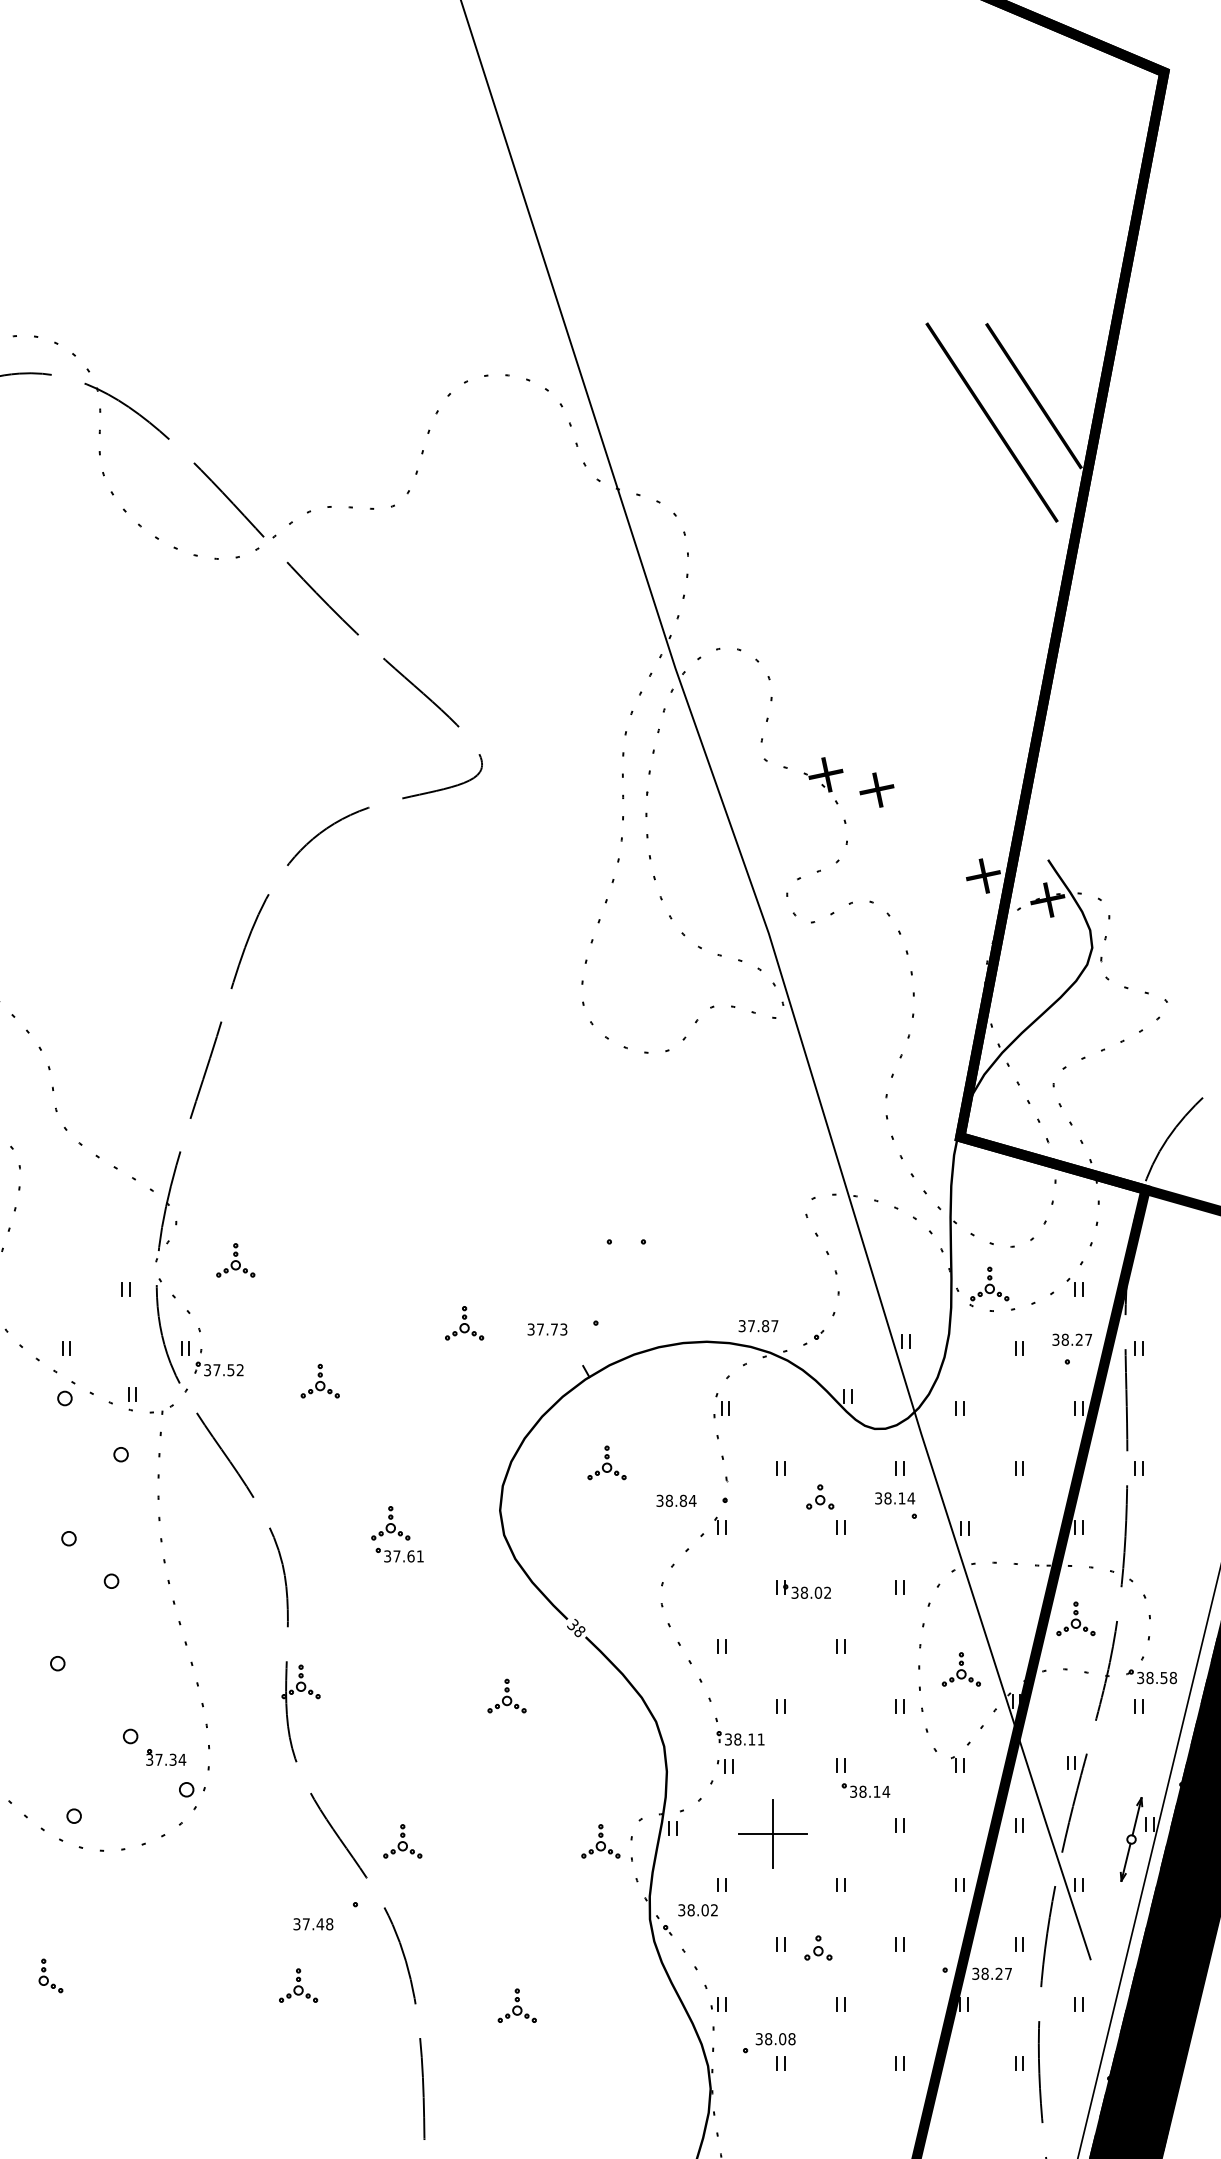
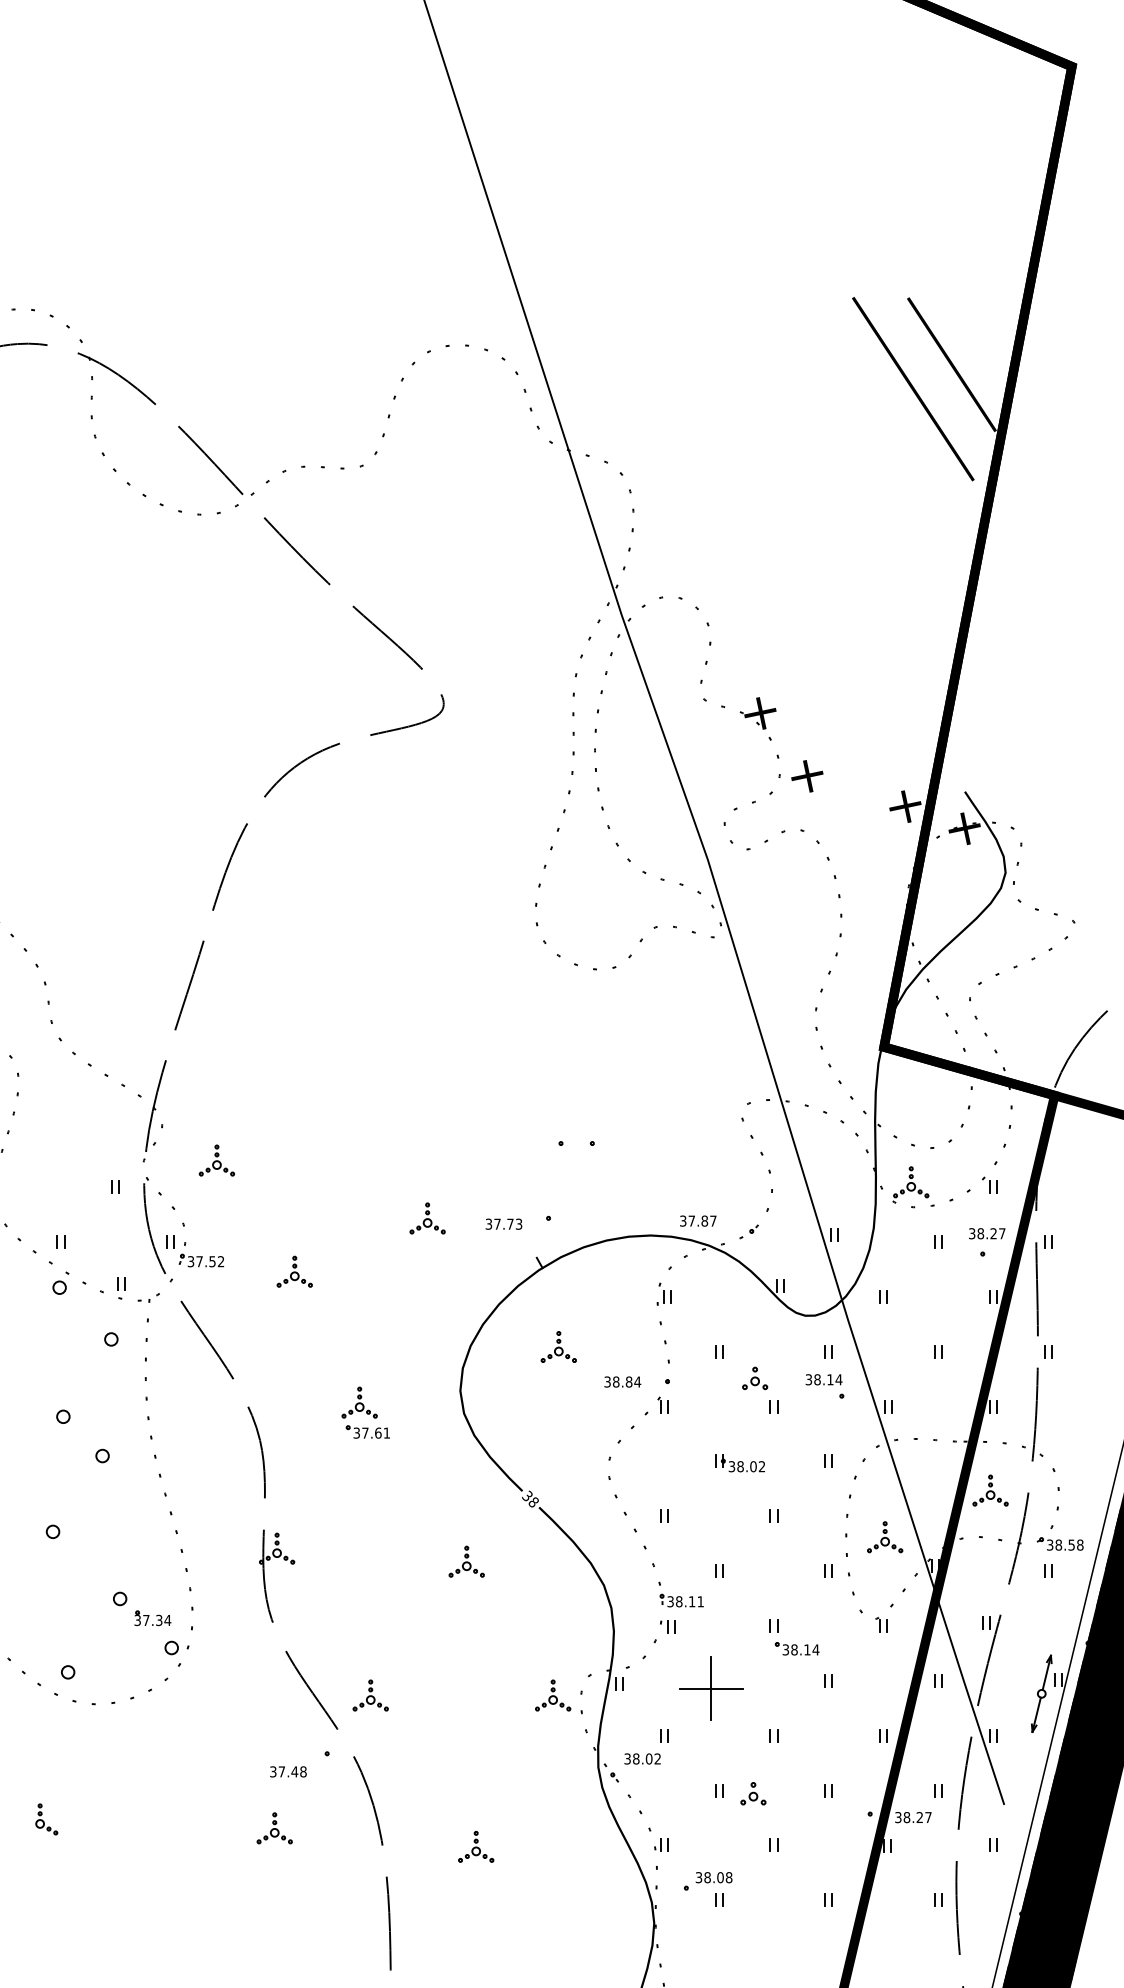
part: (876, 789) -> (806, 775), moved

